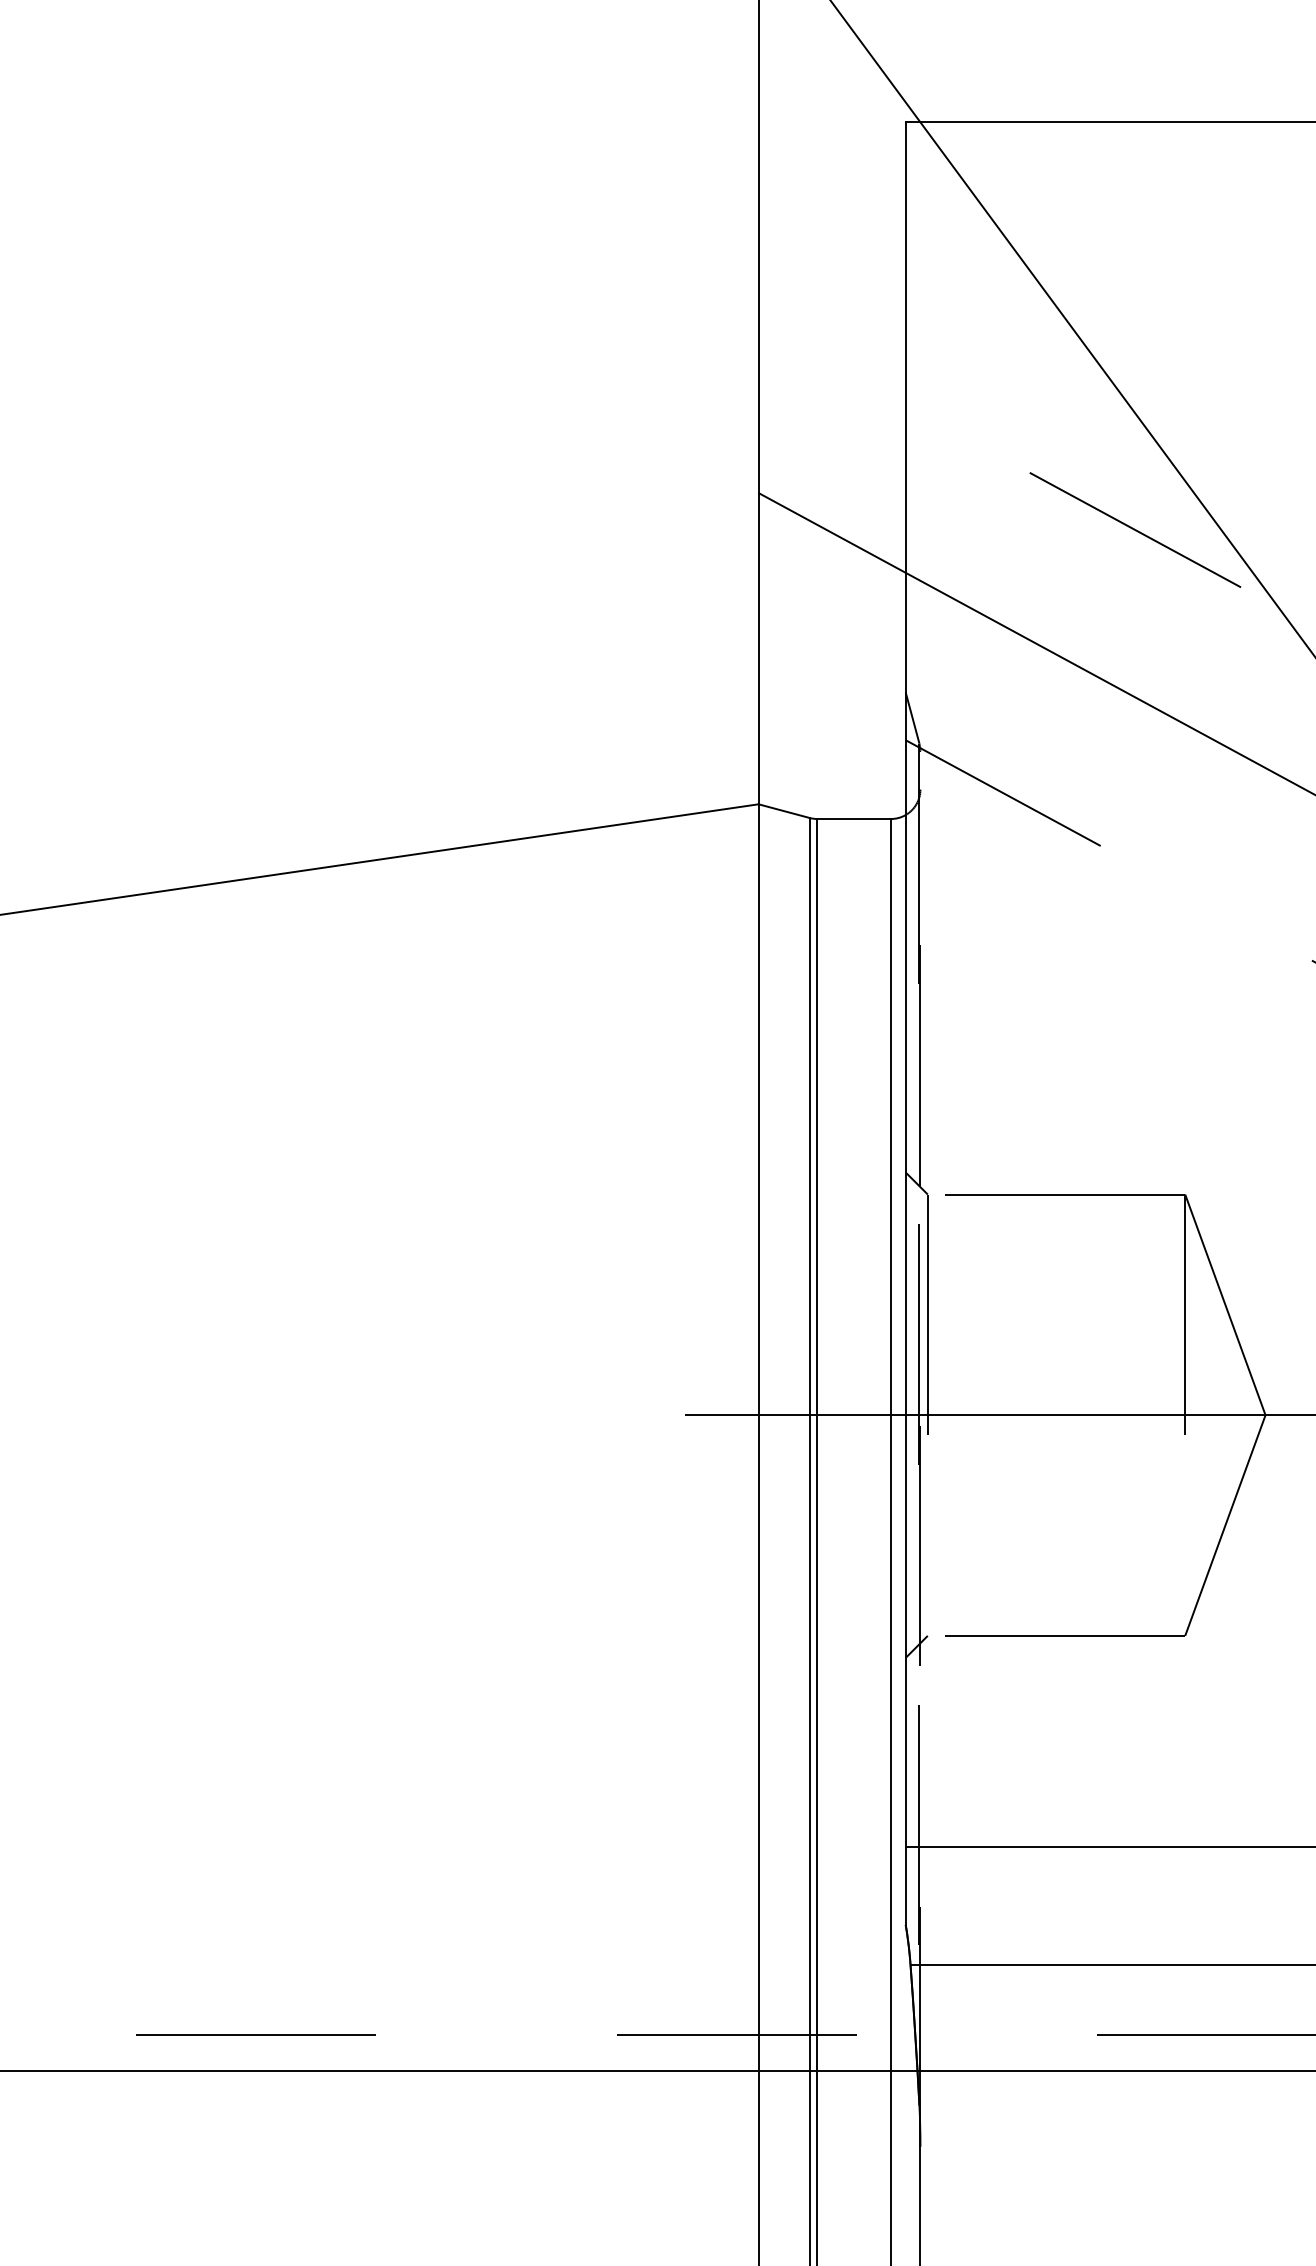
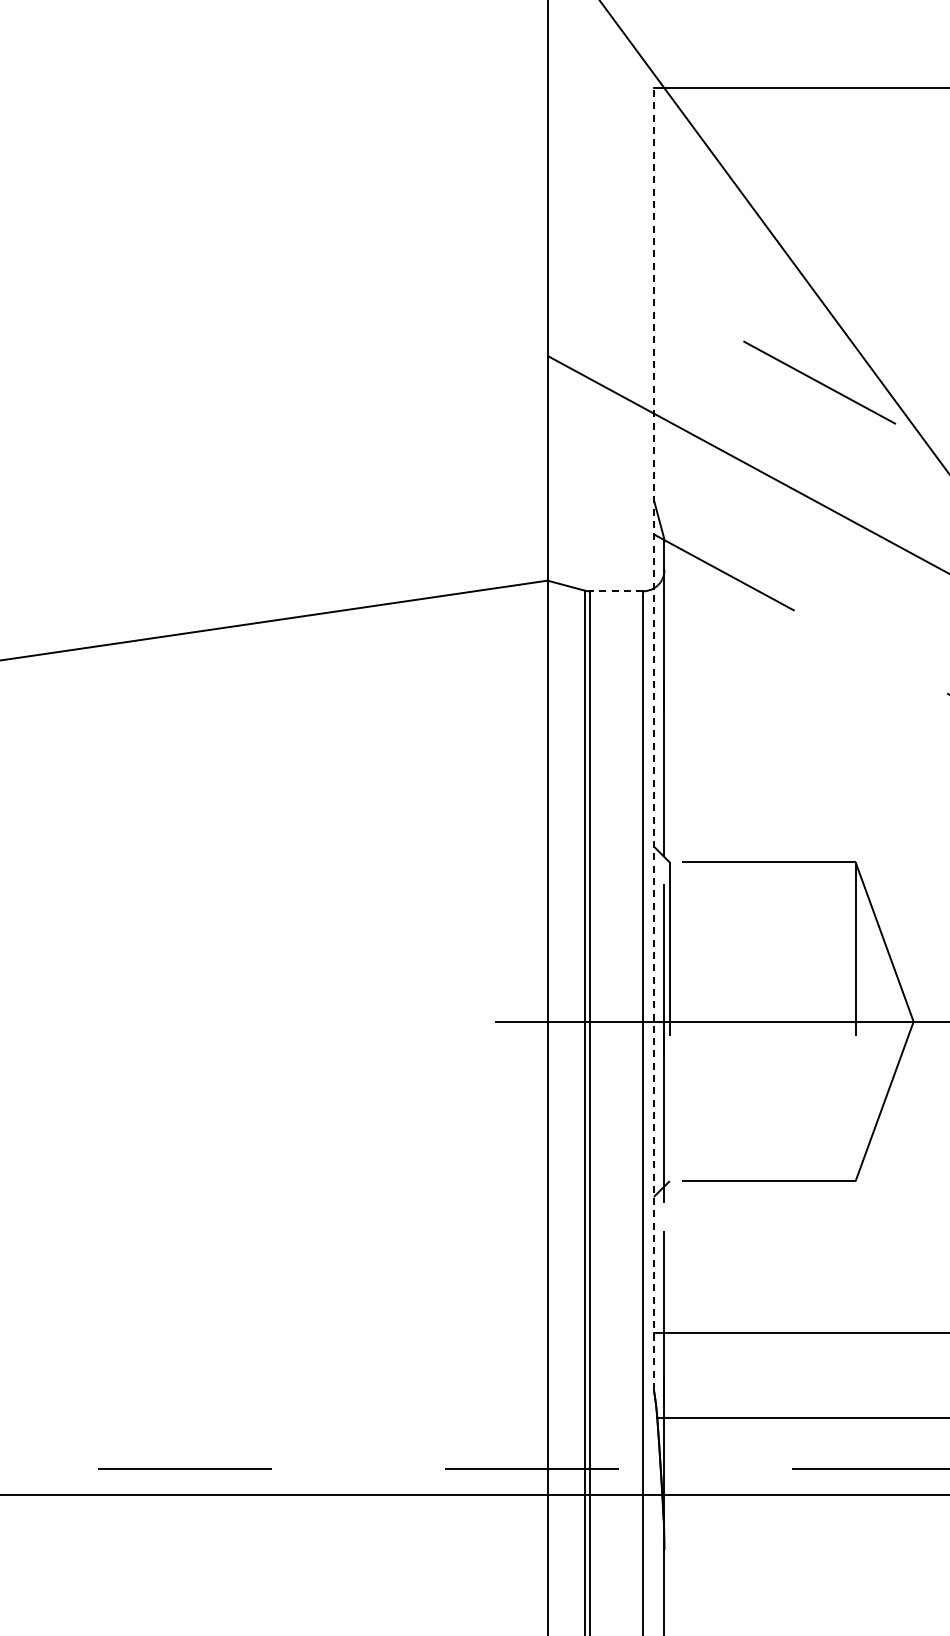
line: (853, 819) -> (616, 591), solid -> dashed
line: (905, 1022) -> (653, 738), solid -> dashed

